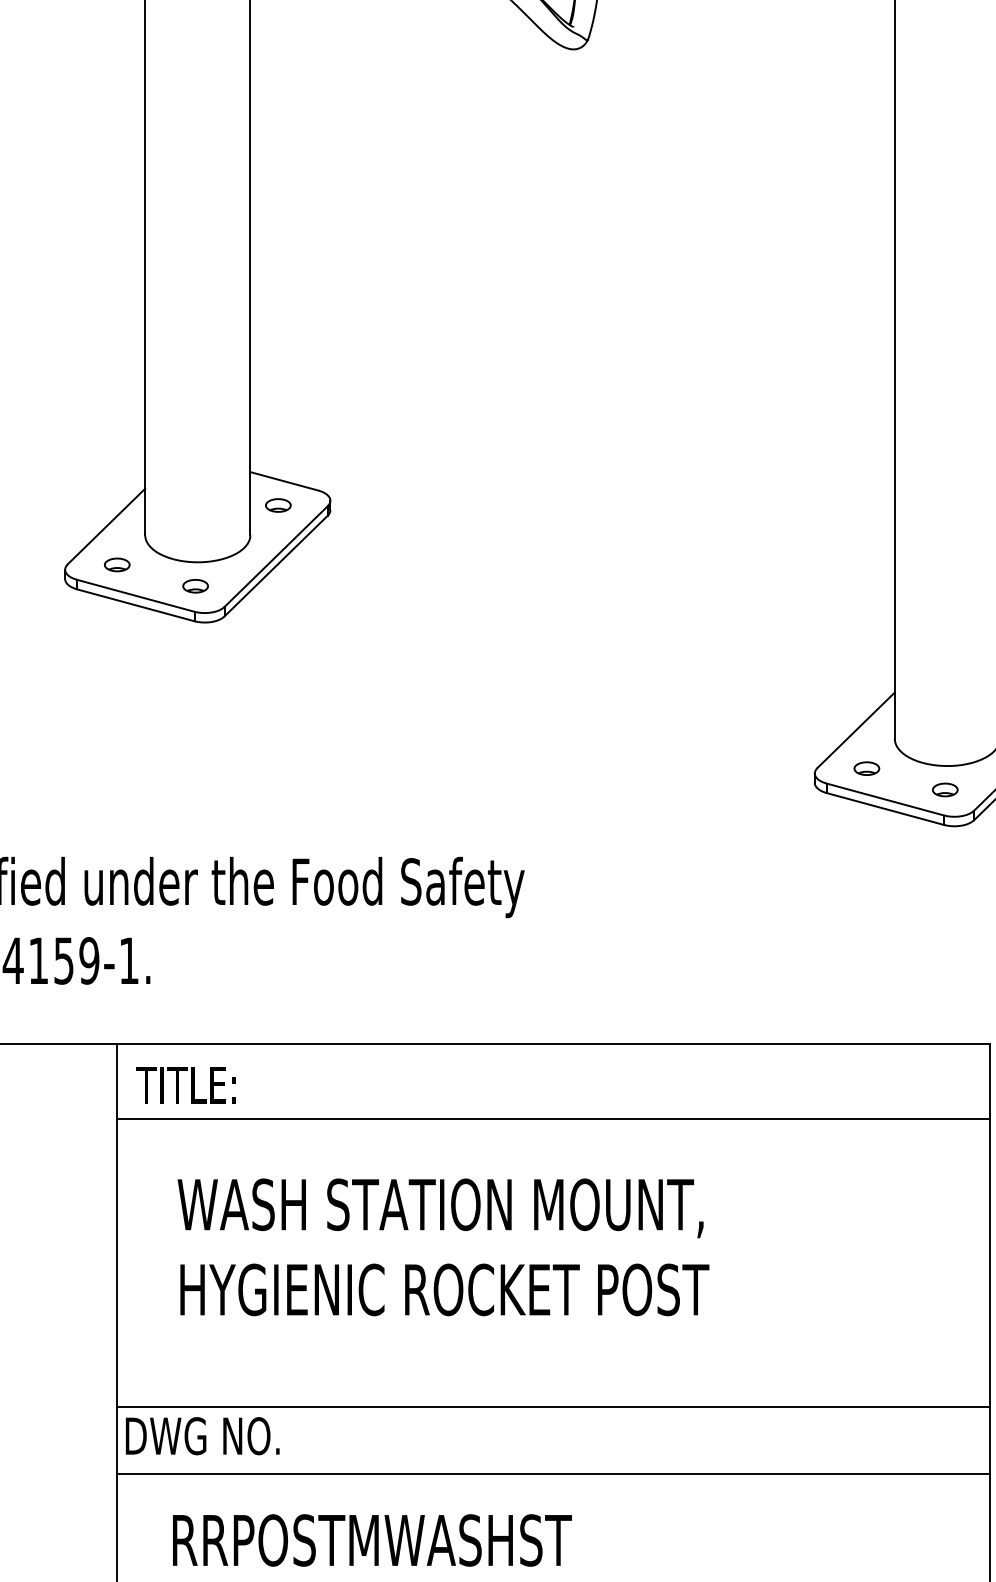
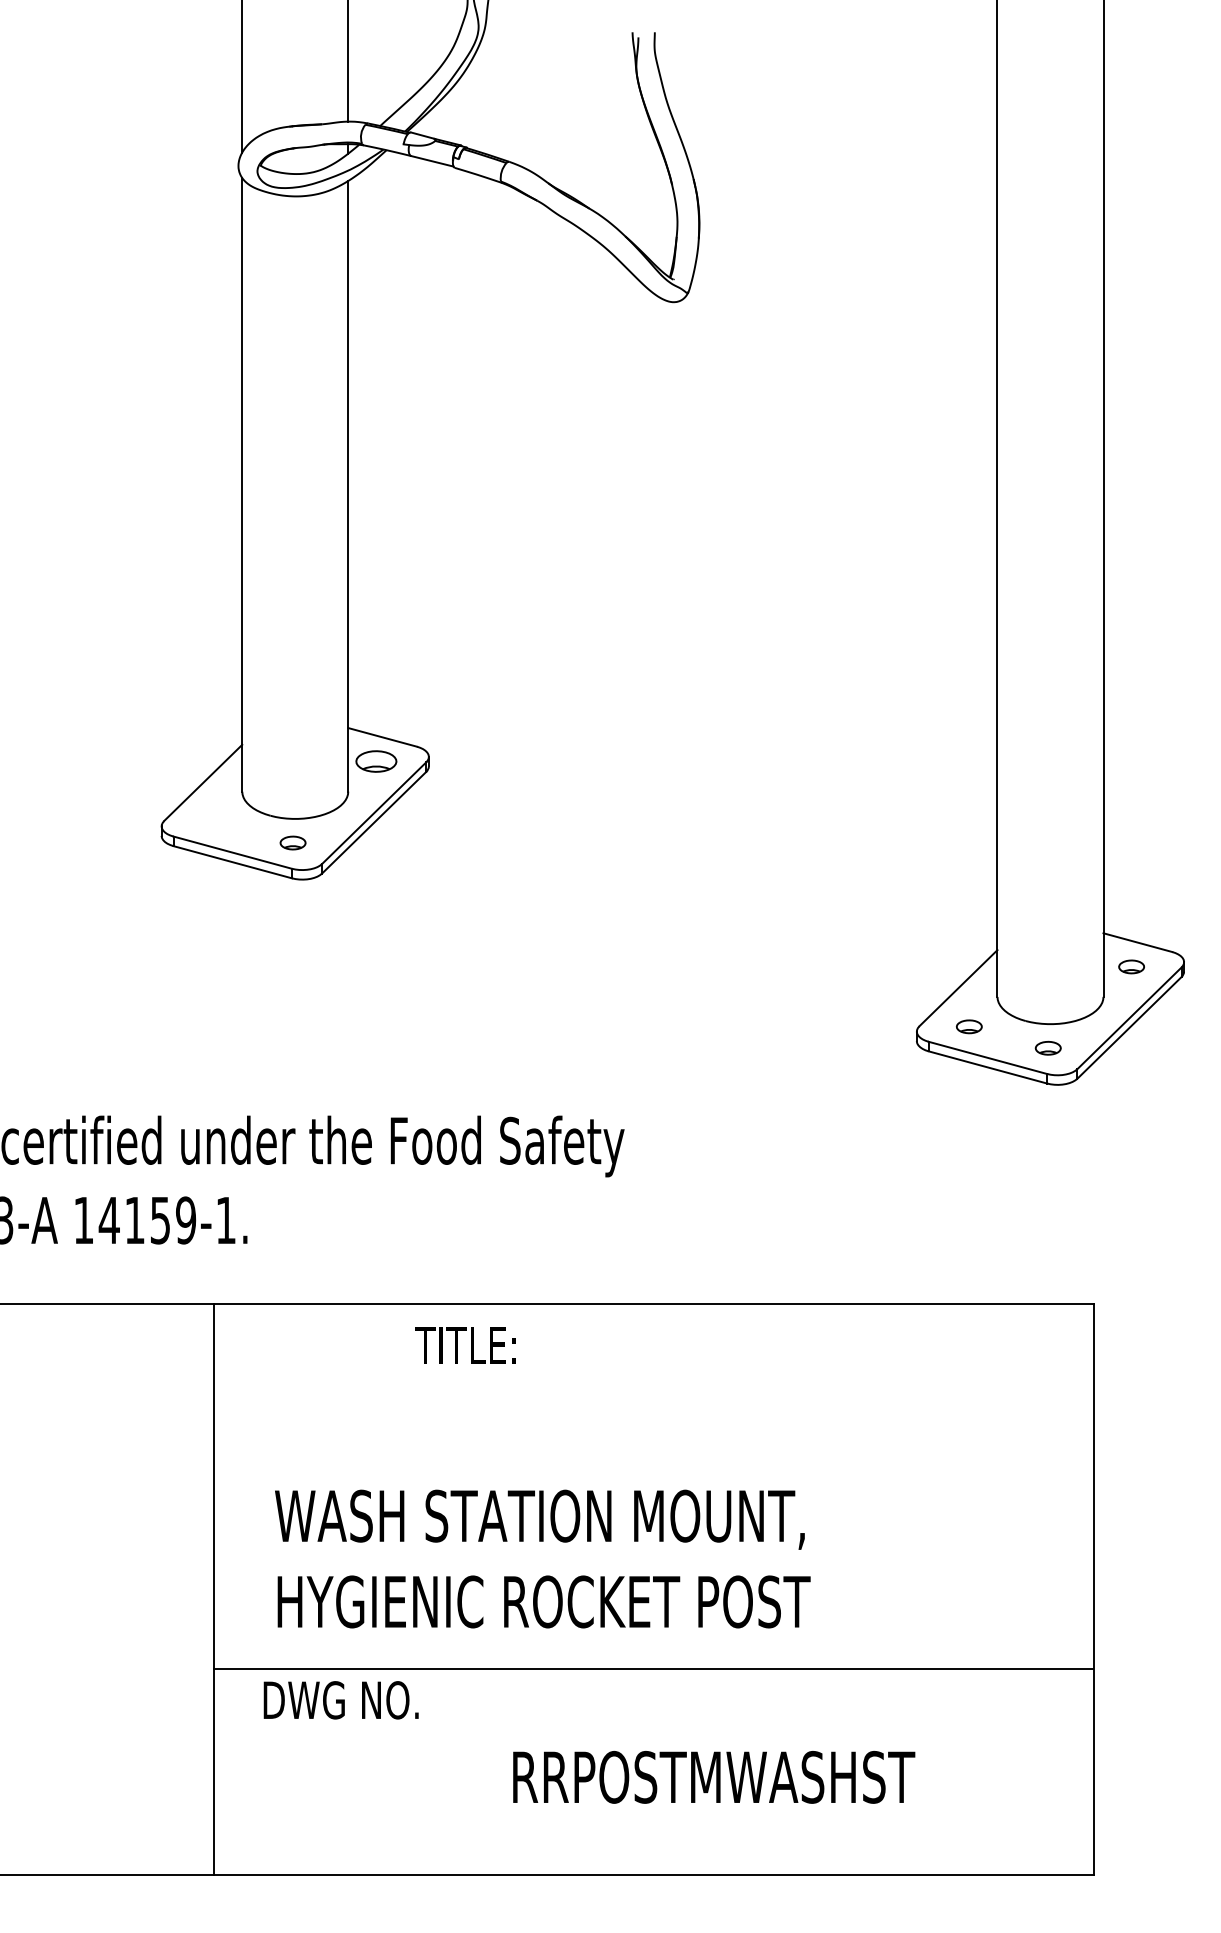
part: (278, 505) -> (376, 761), size x1.6
part: (116, 564) -> (213, 821), removed
text: (186, 1084) -> (465, 1345), moved
line: (553, 1119) -> (653, 1380), removed
text: (443, 1246) -> (542, 1558), moved
text: (202, 1436) -> (340, 1700), moved
line: (553, 1474) -> (653, 1737), removed
text: (372, 1540) -> (714, 1777), moved

